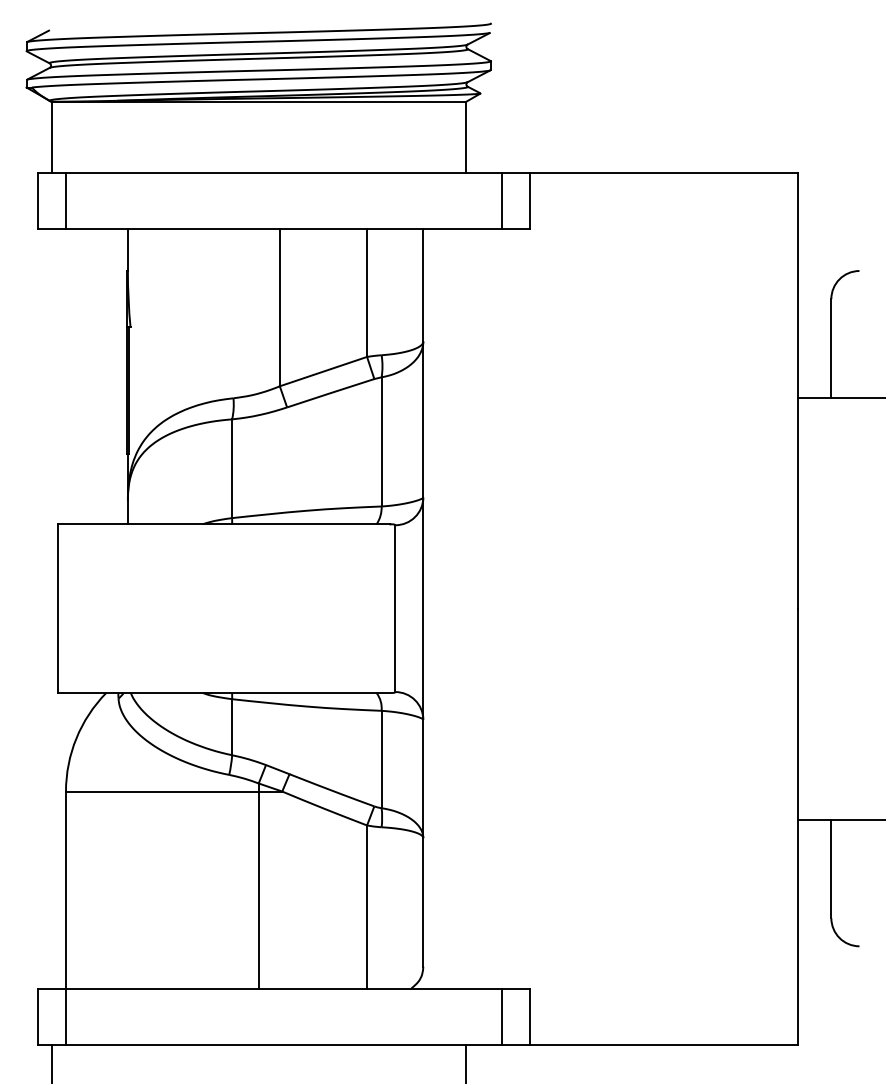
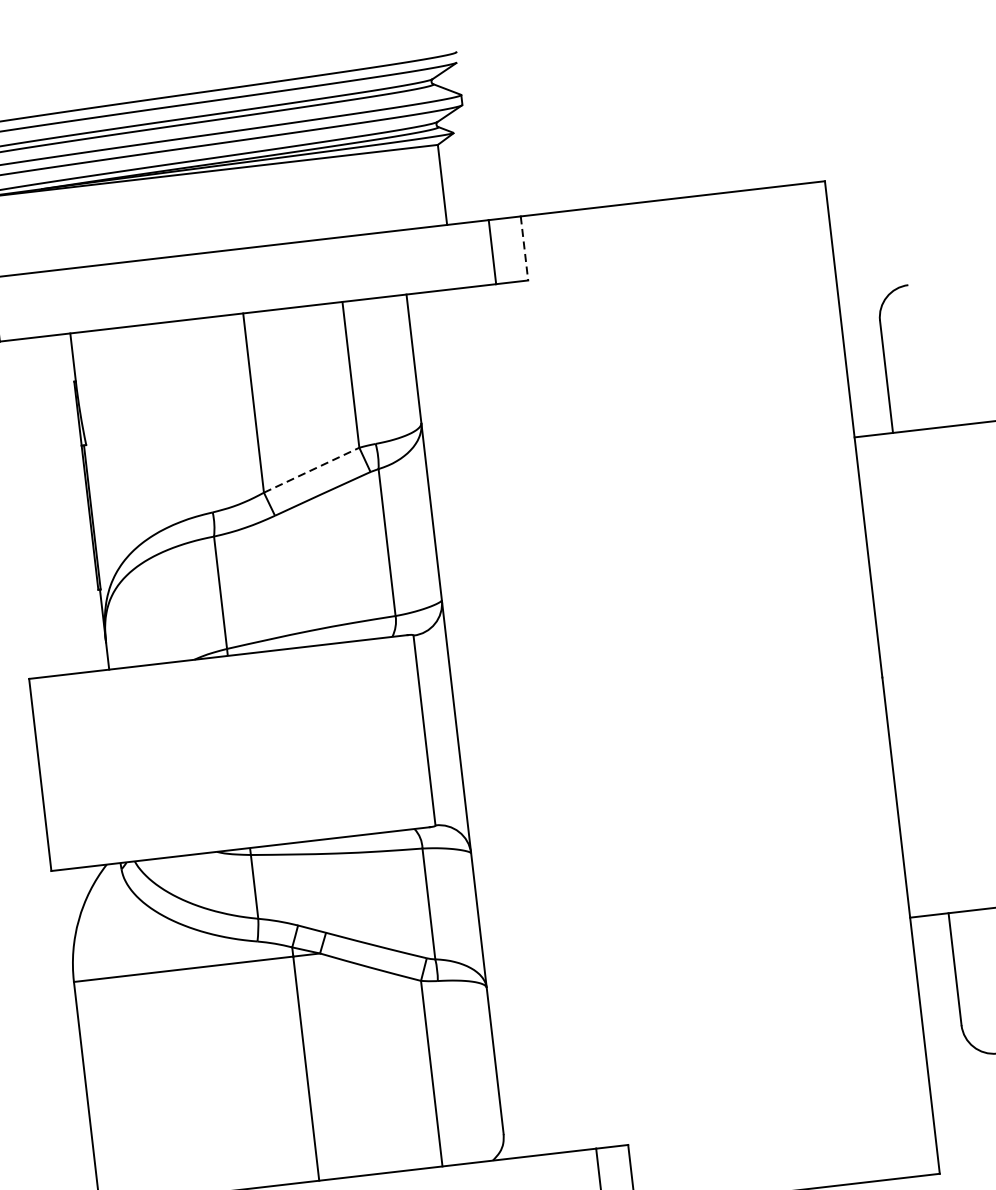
line: (530, 201) -> (524, 249), solid -> dashed
line: (323, 371) -> (311, 470), solid -> dashed

